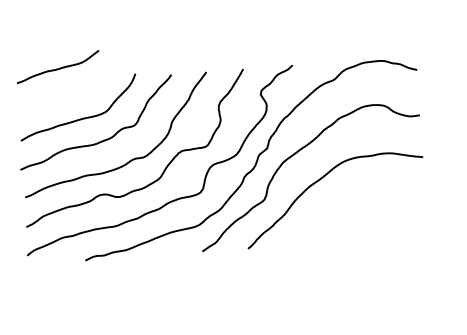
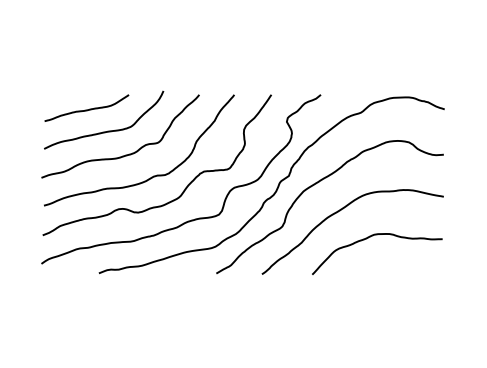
curve: (57, 68) -> (86, 109), moved
curve: (353, 203) -> (370, 237), added

